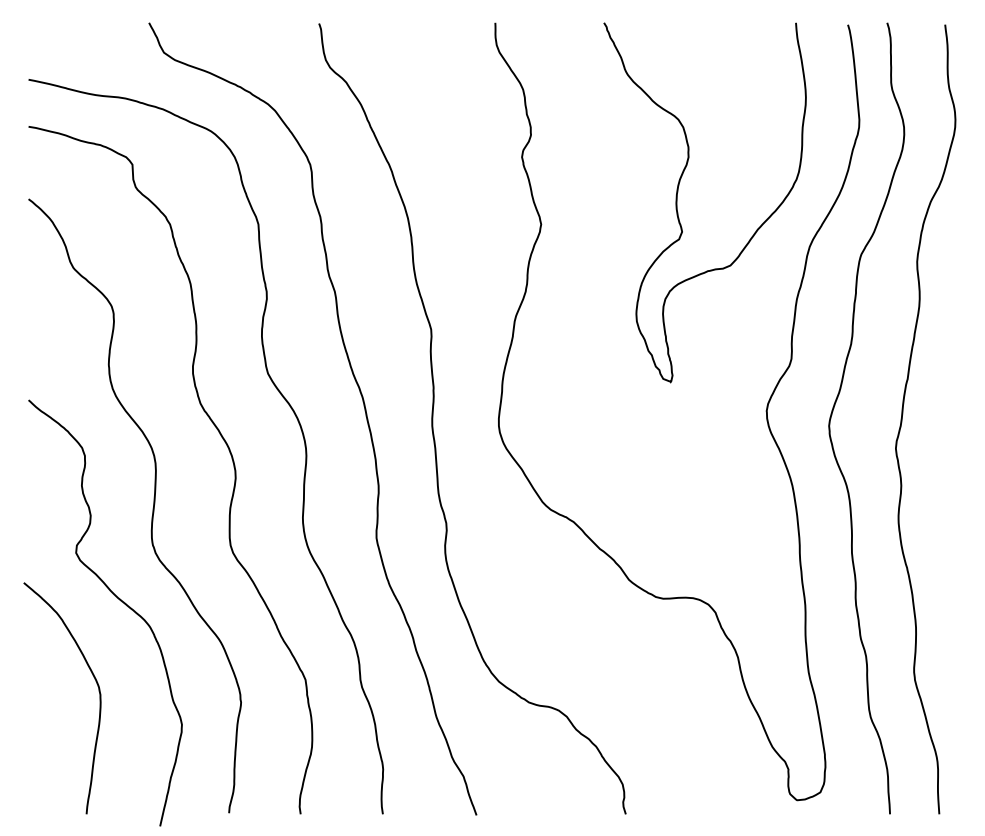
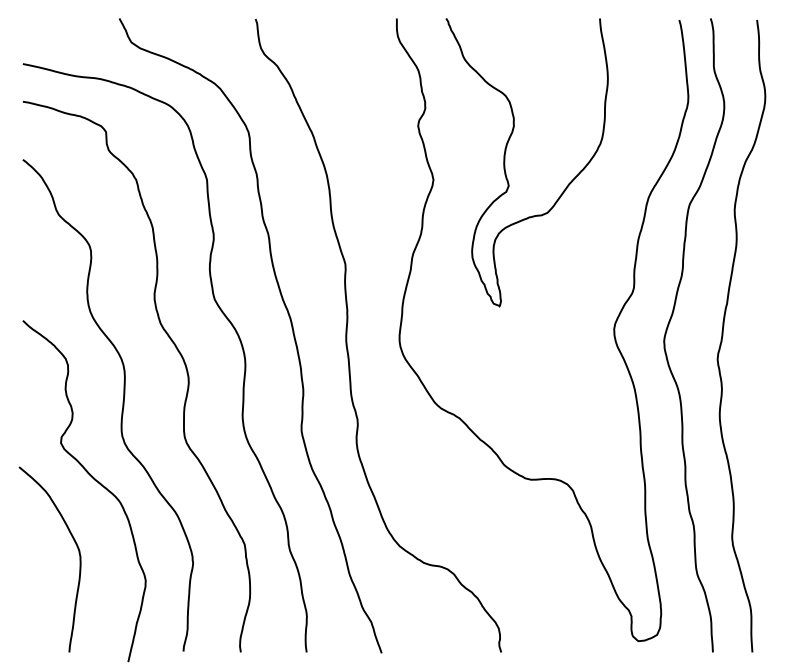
curve: (677, 202) -> (505, 162), moved

